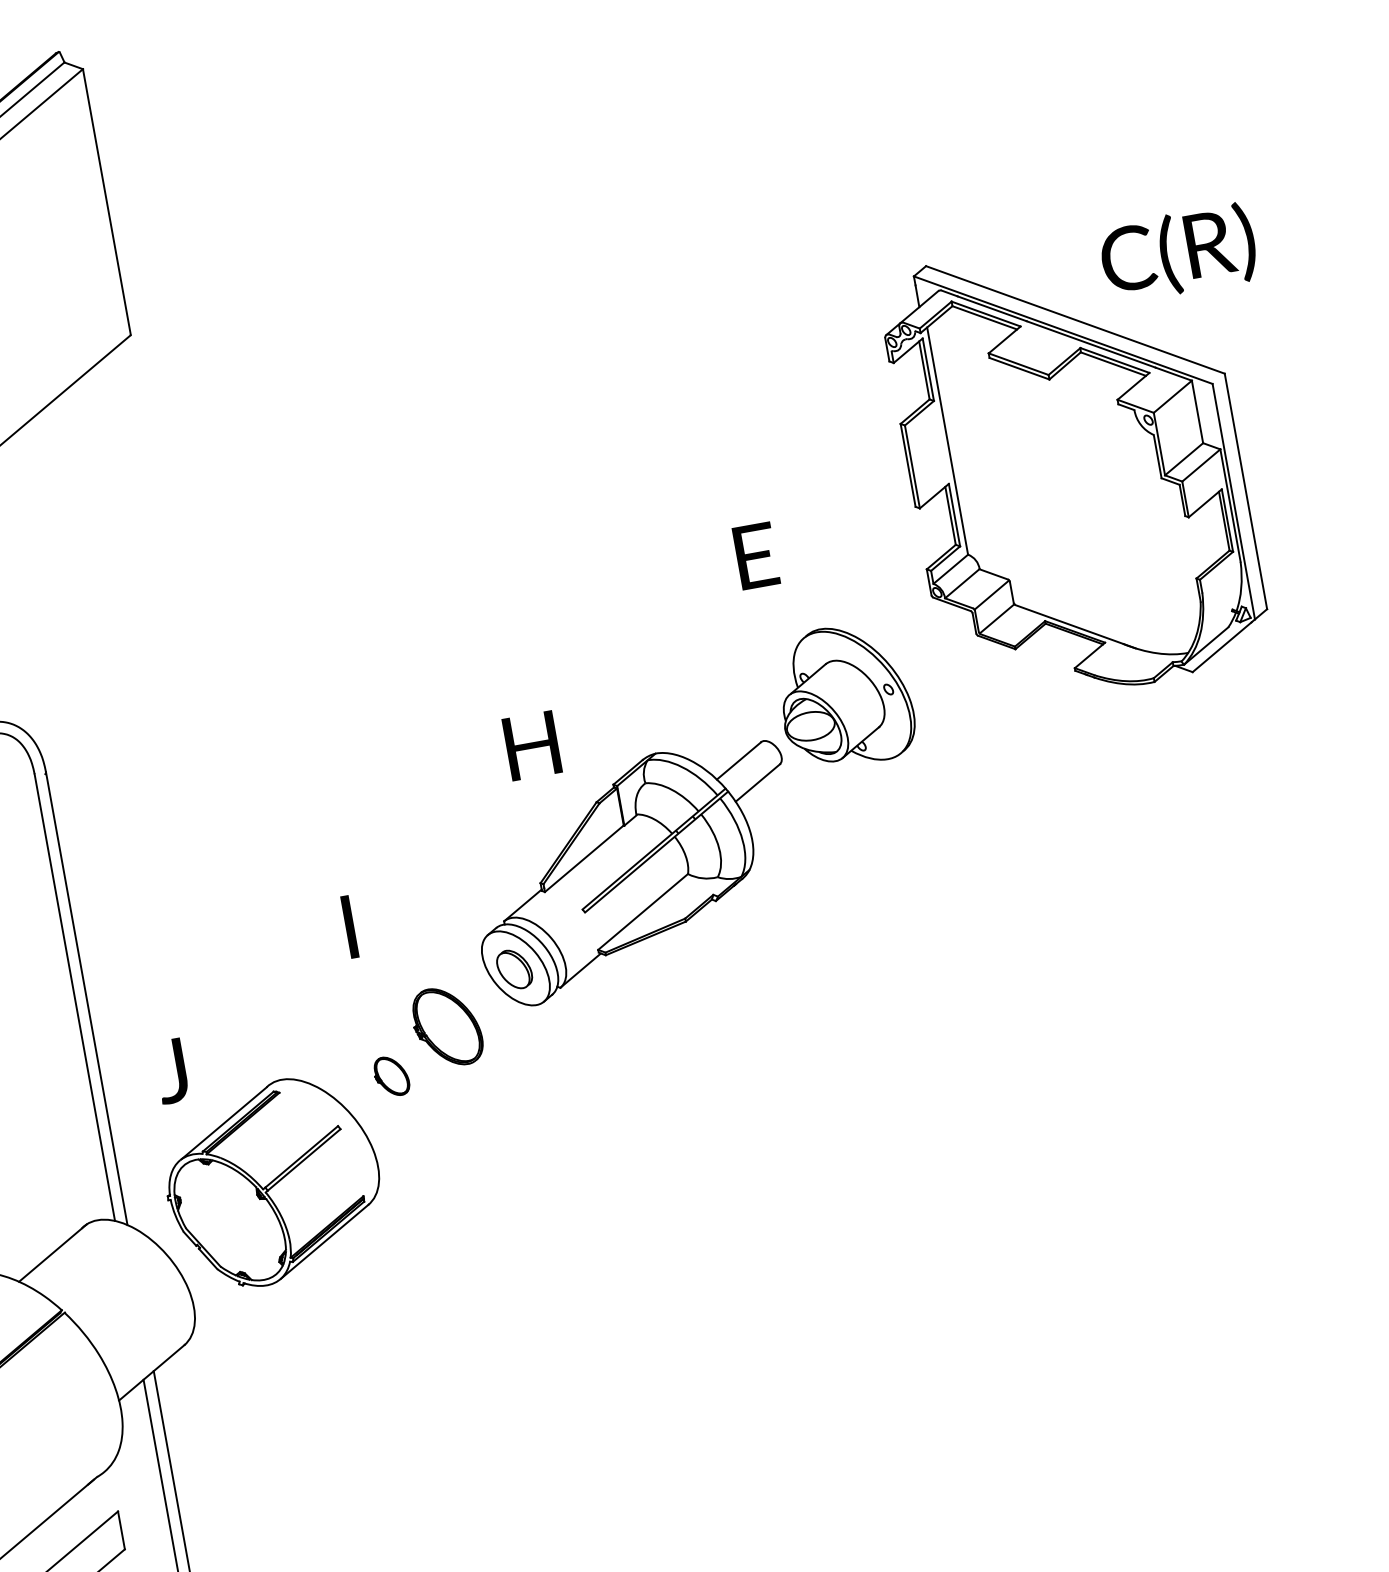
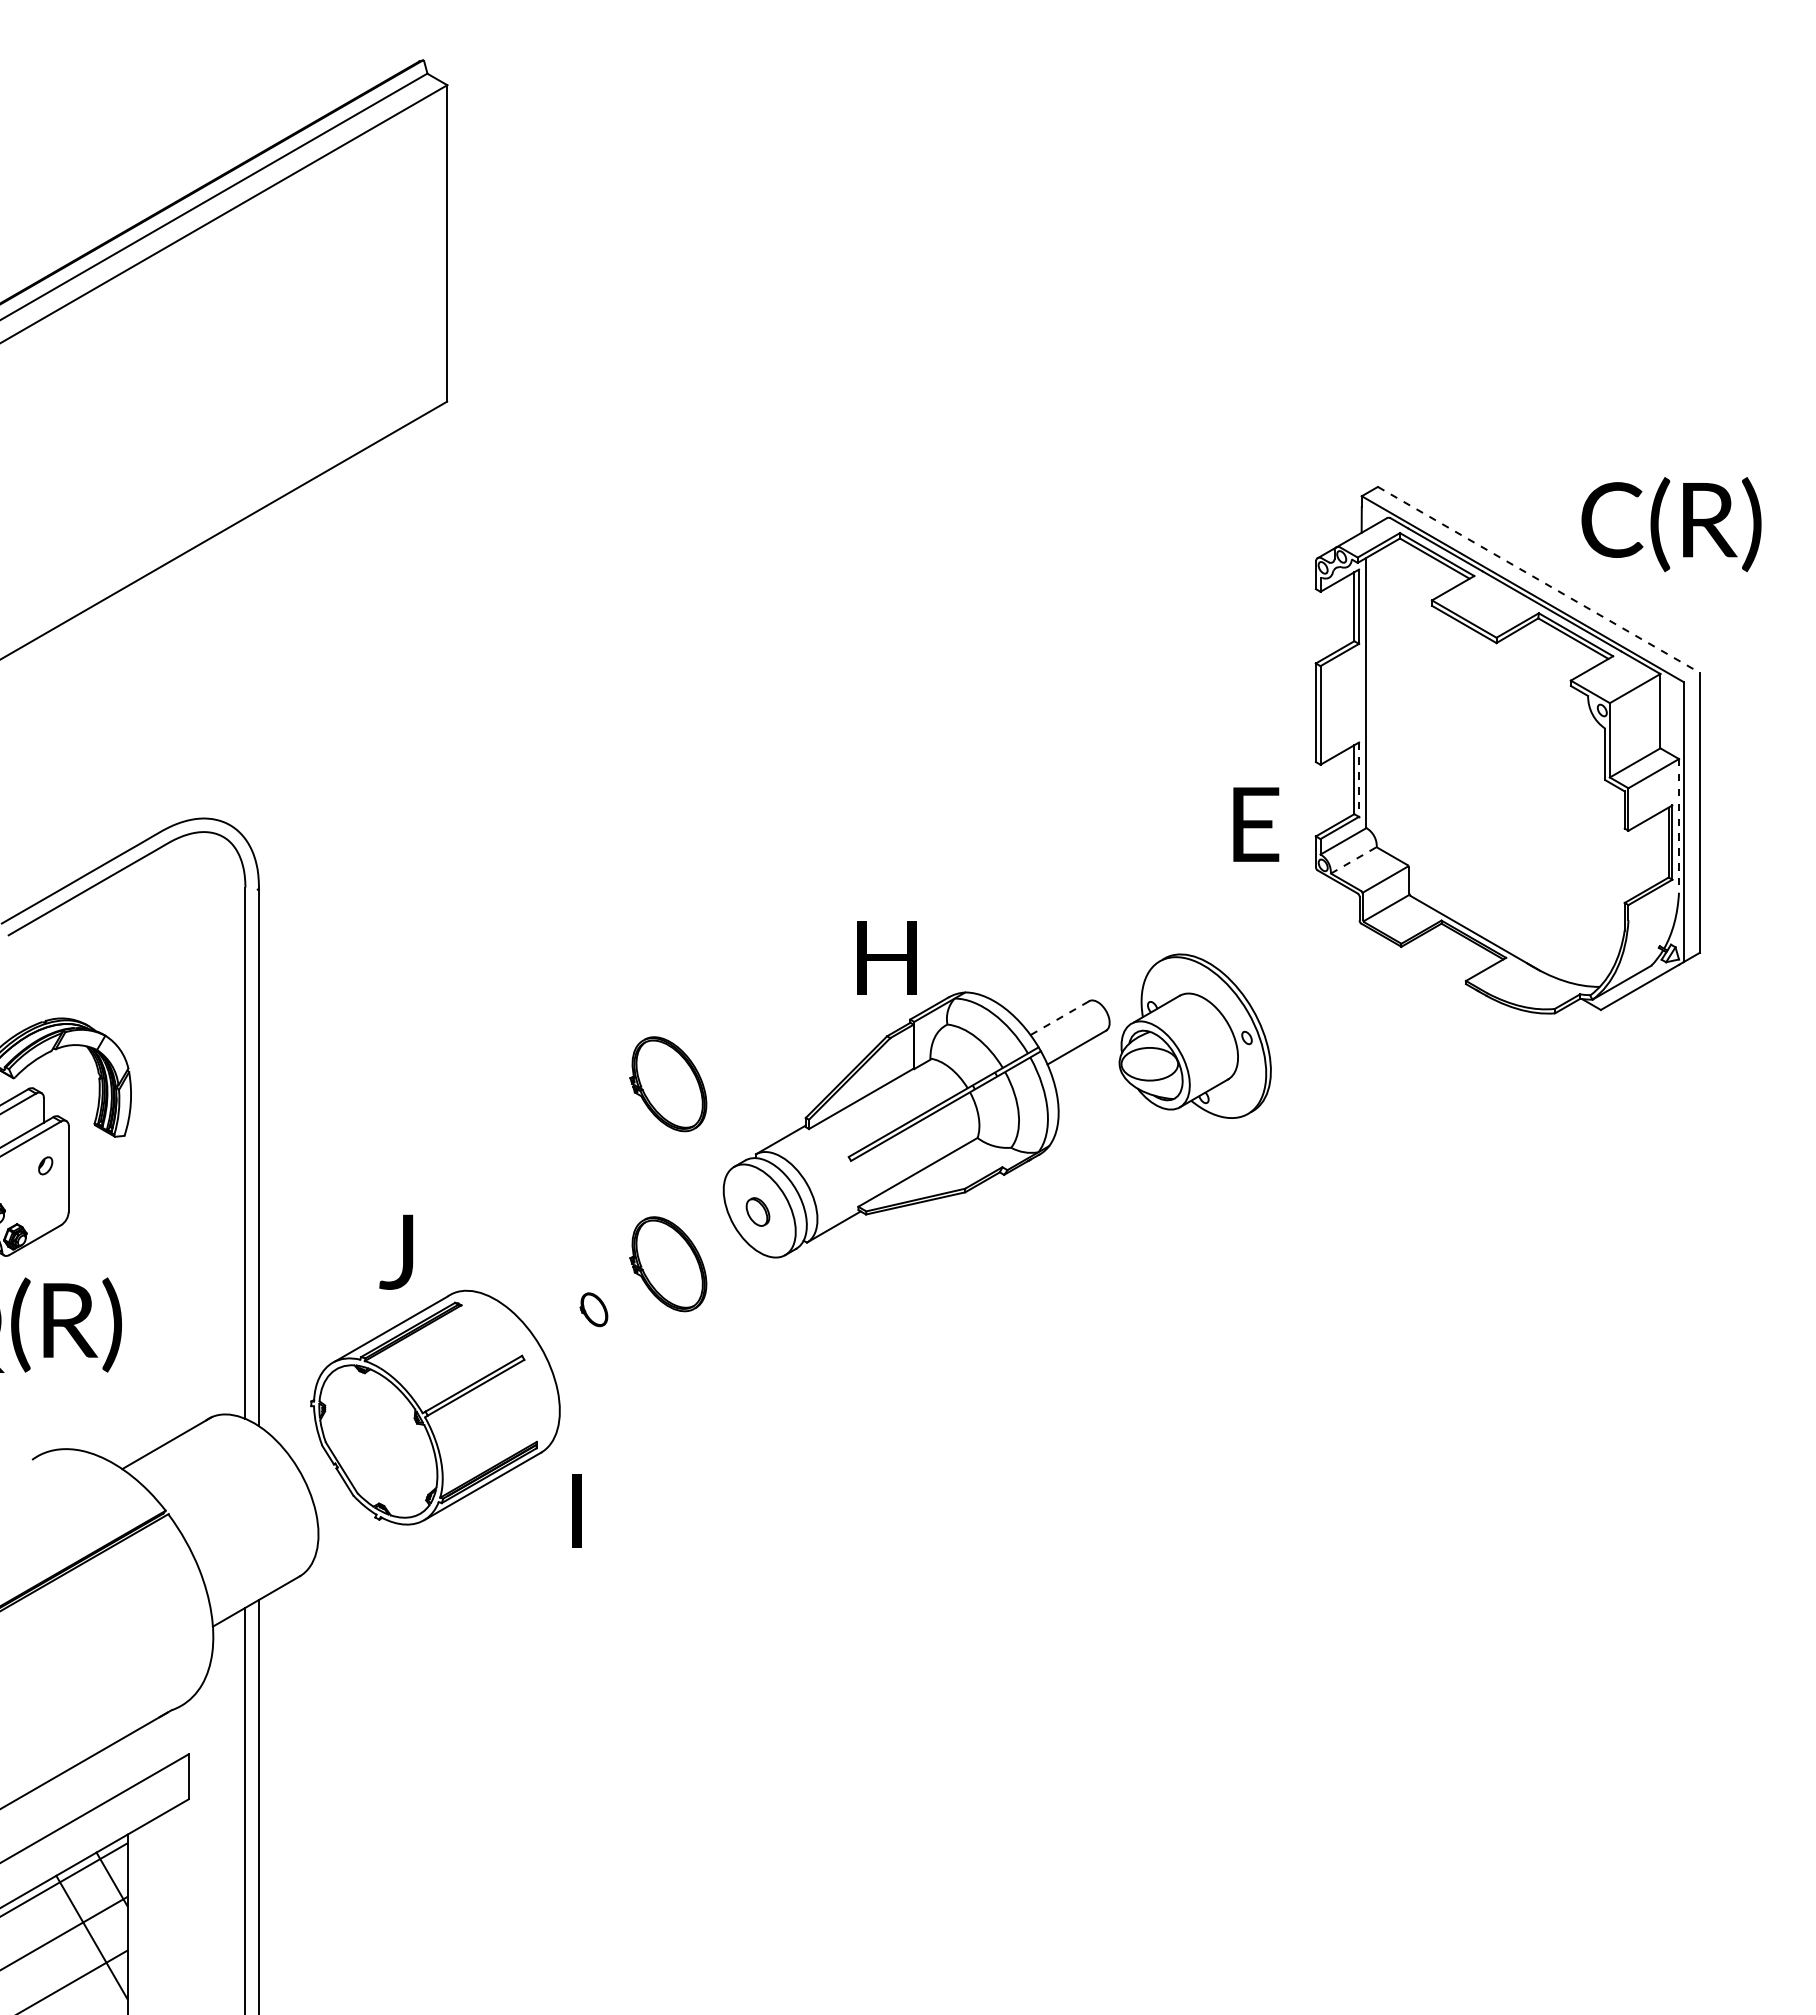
line: (1075, 319) -> (1538, 579), solid -> dashed
line: (1230, 505) -> (1679, 825), solid -> dashed
line: (955, 515) -> (1359, 780), solid -> dashed
text: (756, 555) -> (1256, 824), moved
line: (962, 583) -> (1354, 860), solid -> dashed
part: (844, 695) -> (1194, 1035), moved
text: (532, 745) -> (886, 957), moved
line: (738, 761) -> (1059, 1018), solid -> dashed
part: (420, 875) -> (668, 1084), added
text: (349, 926) -> (576, 1510), moved
part: (514, 969) -> (757, 1211), size x0.6
text: (171, 1070) -> (396, 1251), moved
part: (391, 1076) -> (593, 1309), size x0.7

